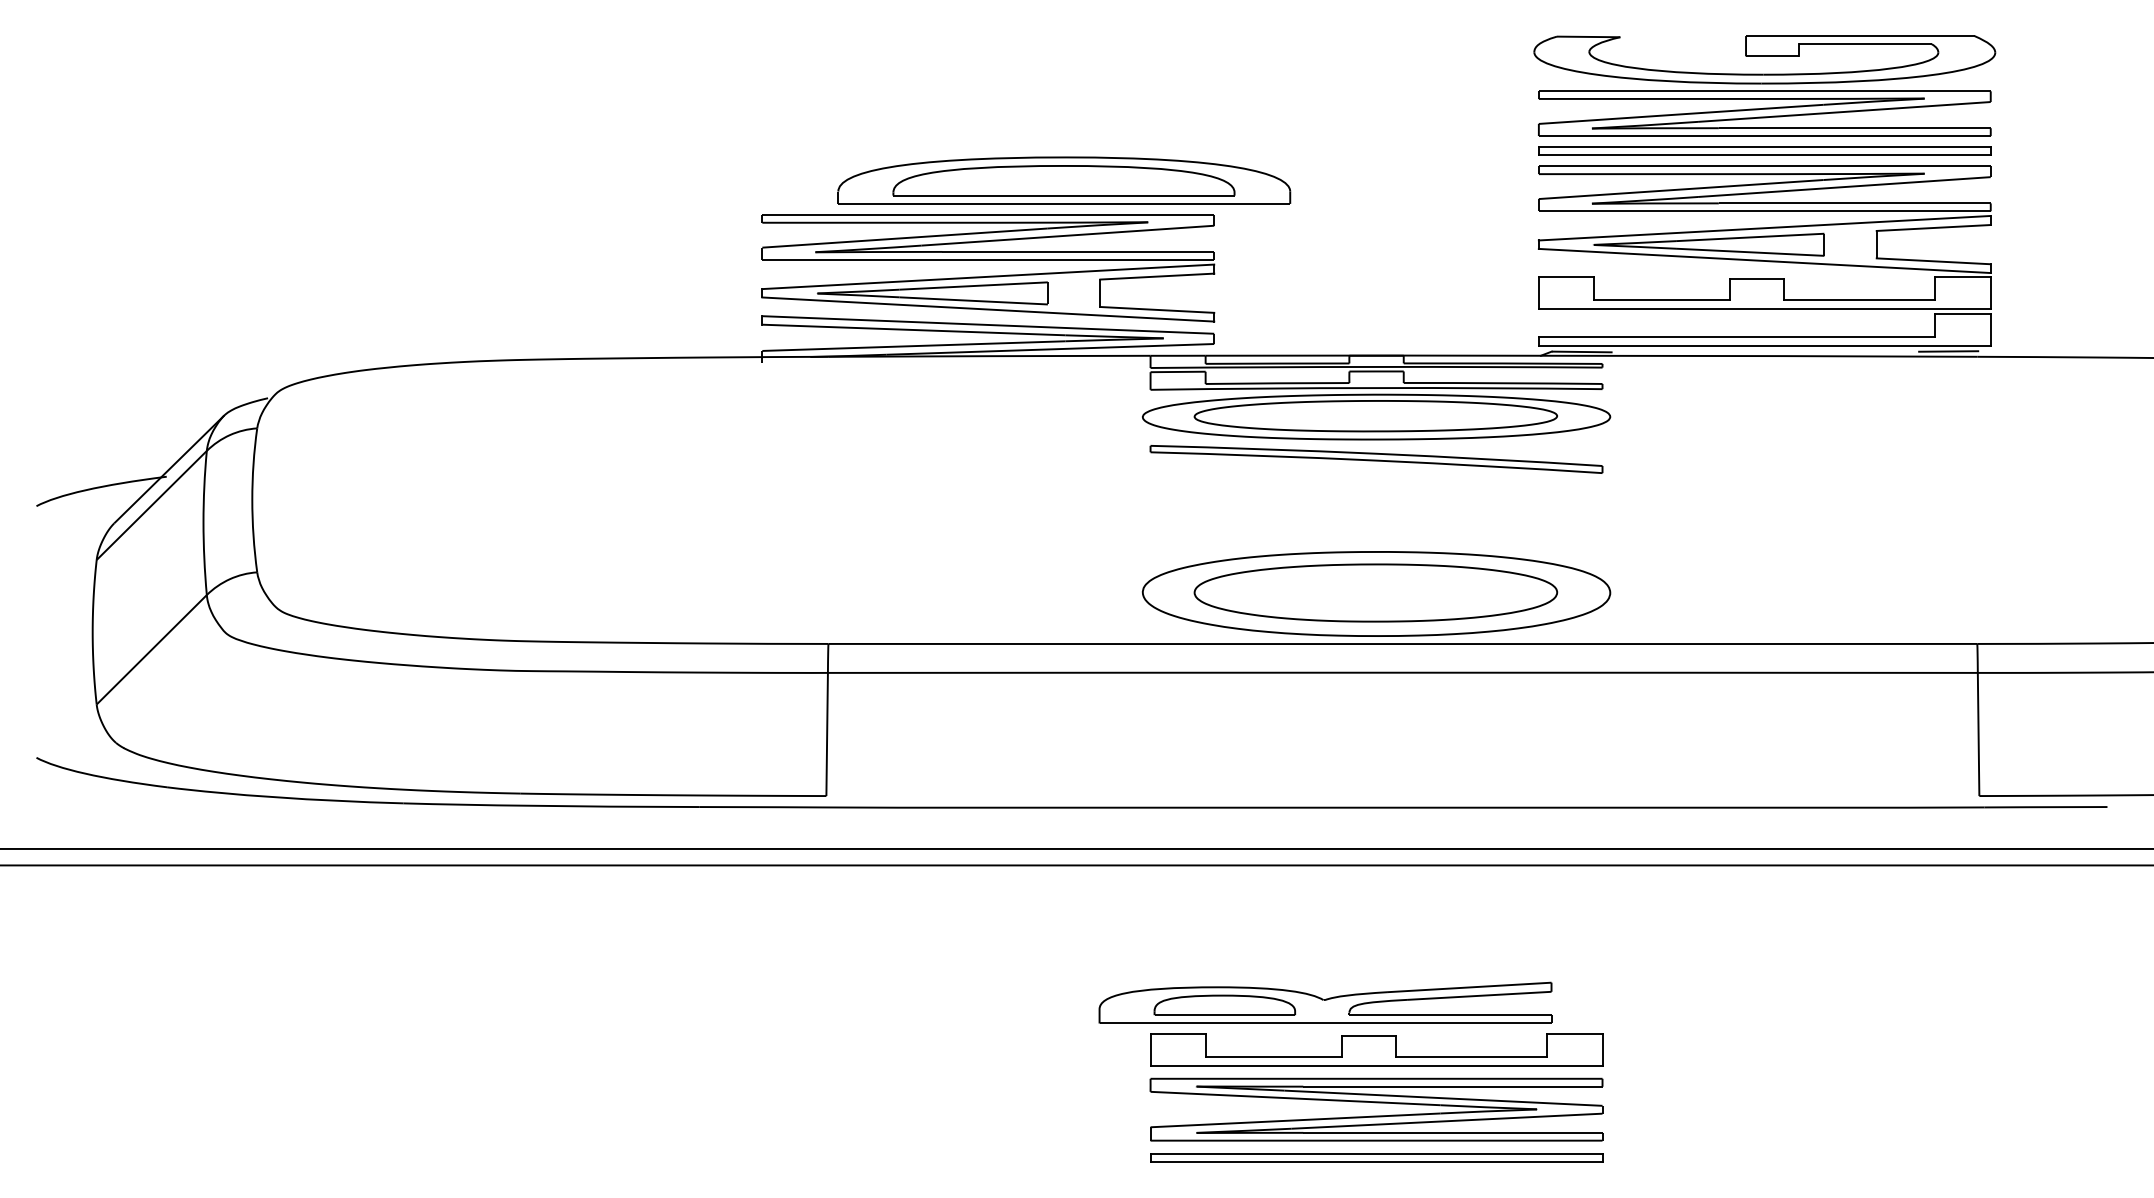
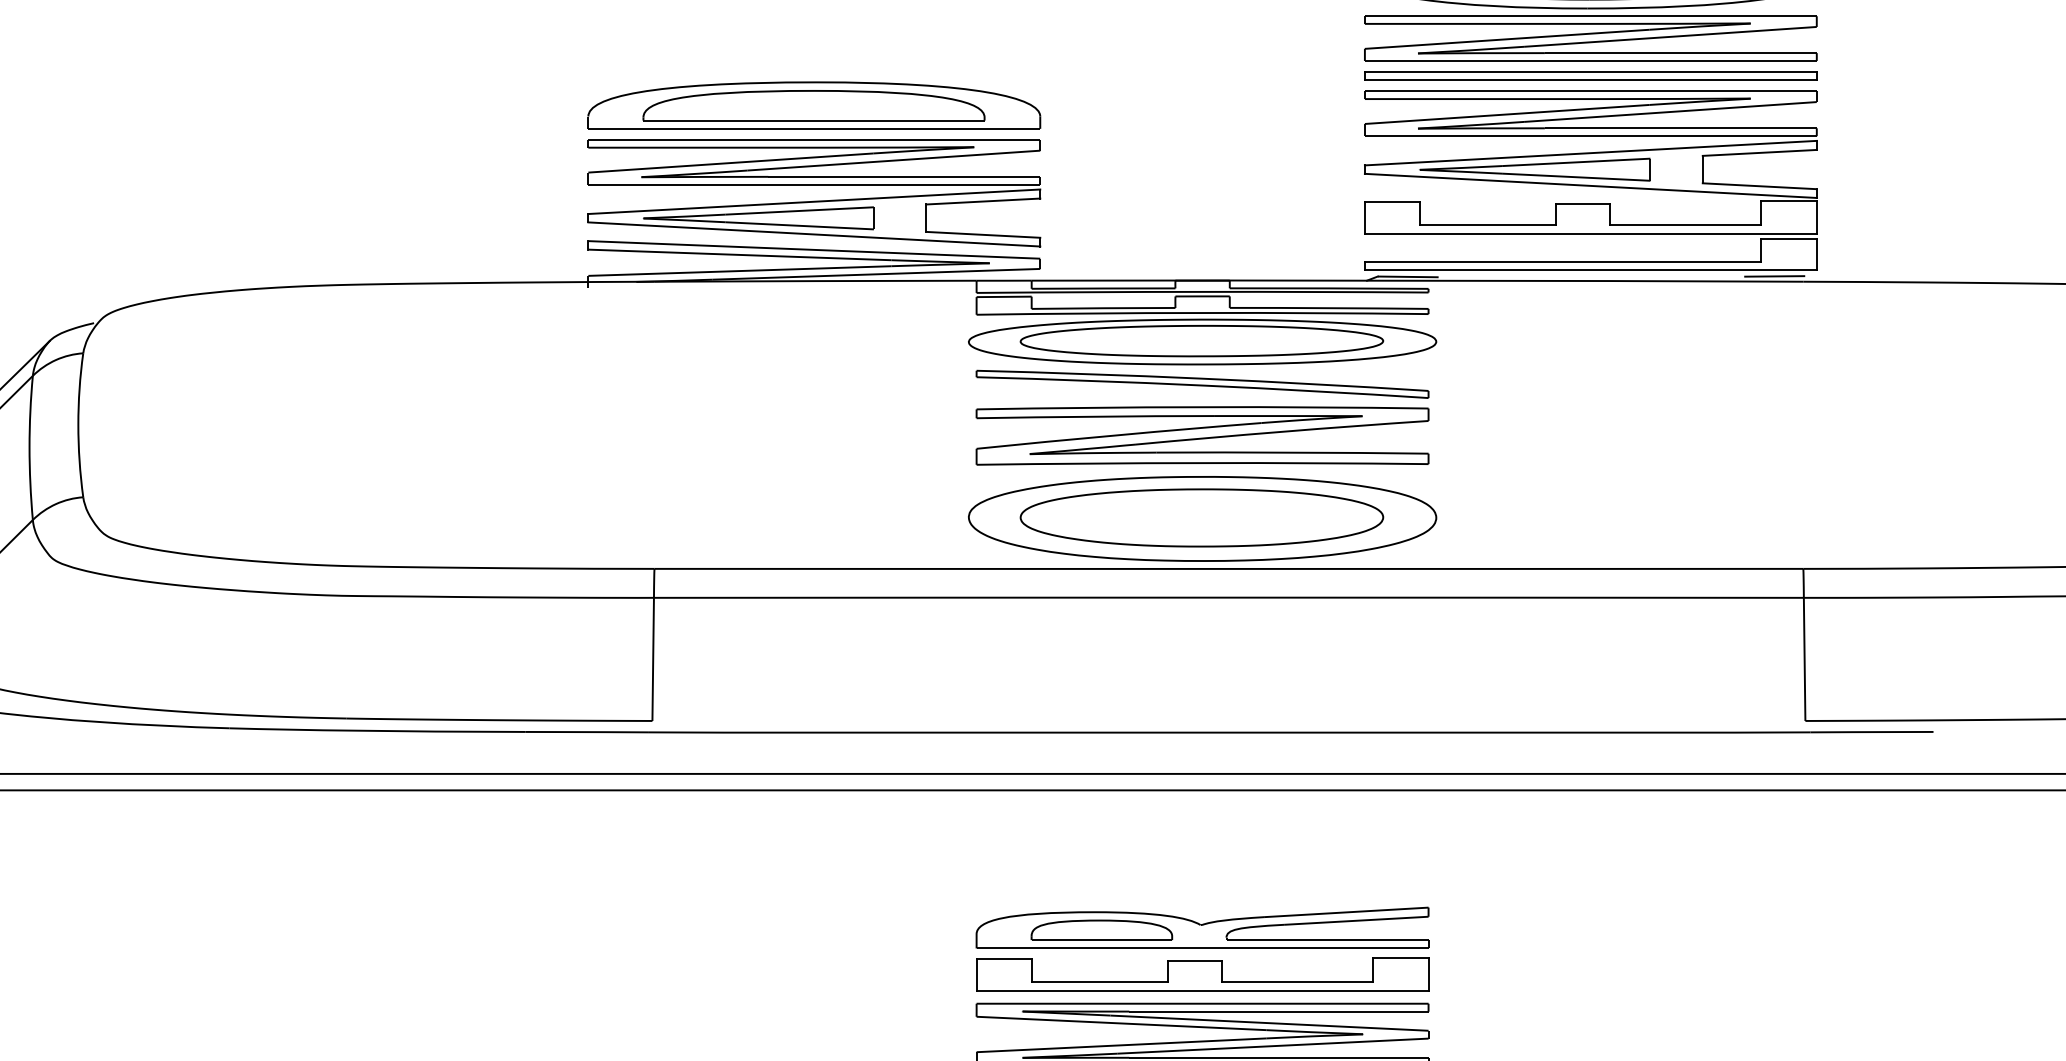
part: (1064, 180) -> (814, 105), moved
part: (1376, 510) -> (1202, 435), added
part: (1325, 1002) -> (1202, 927), moved

